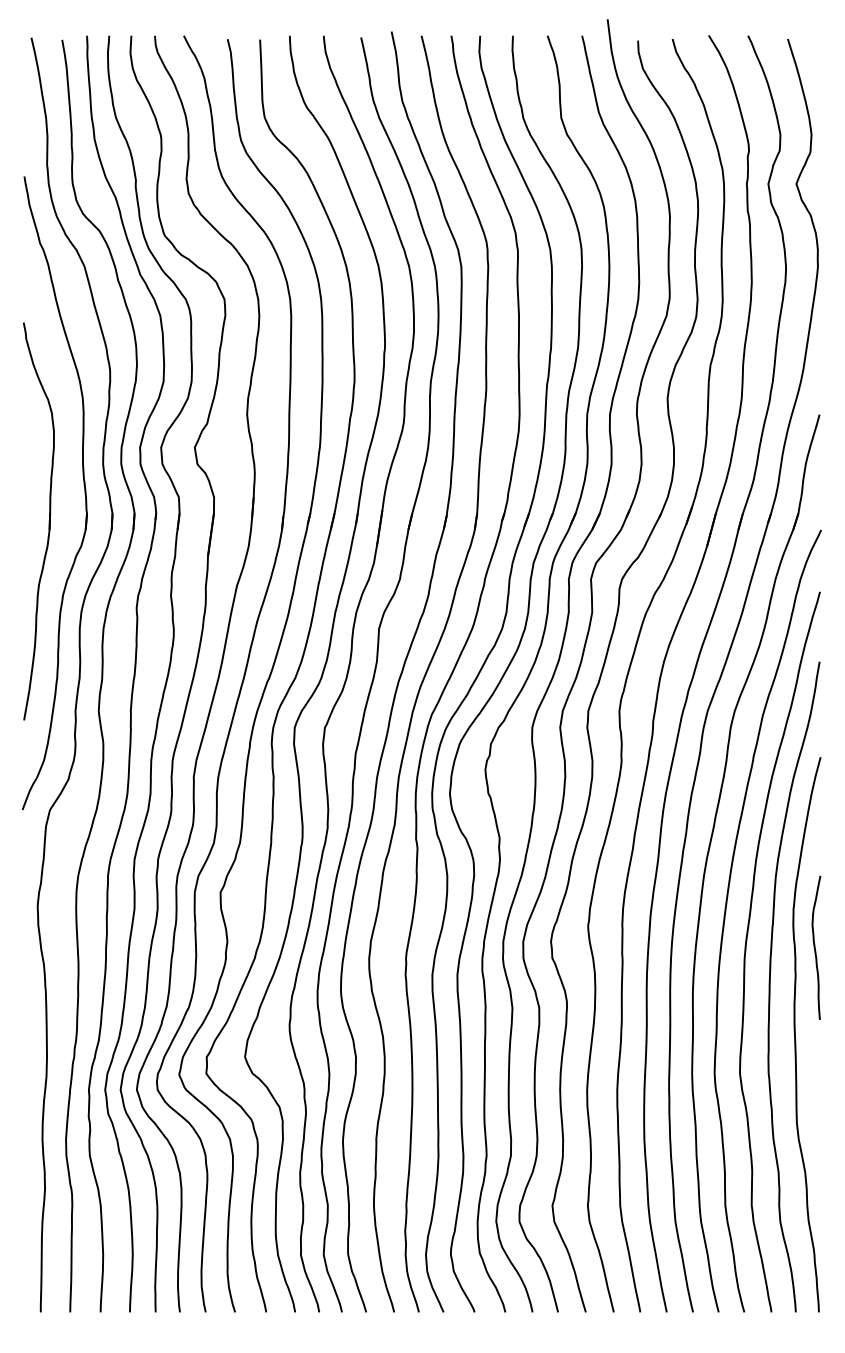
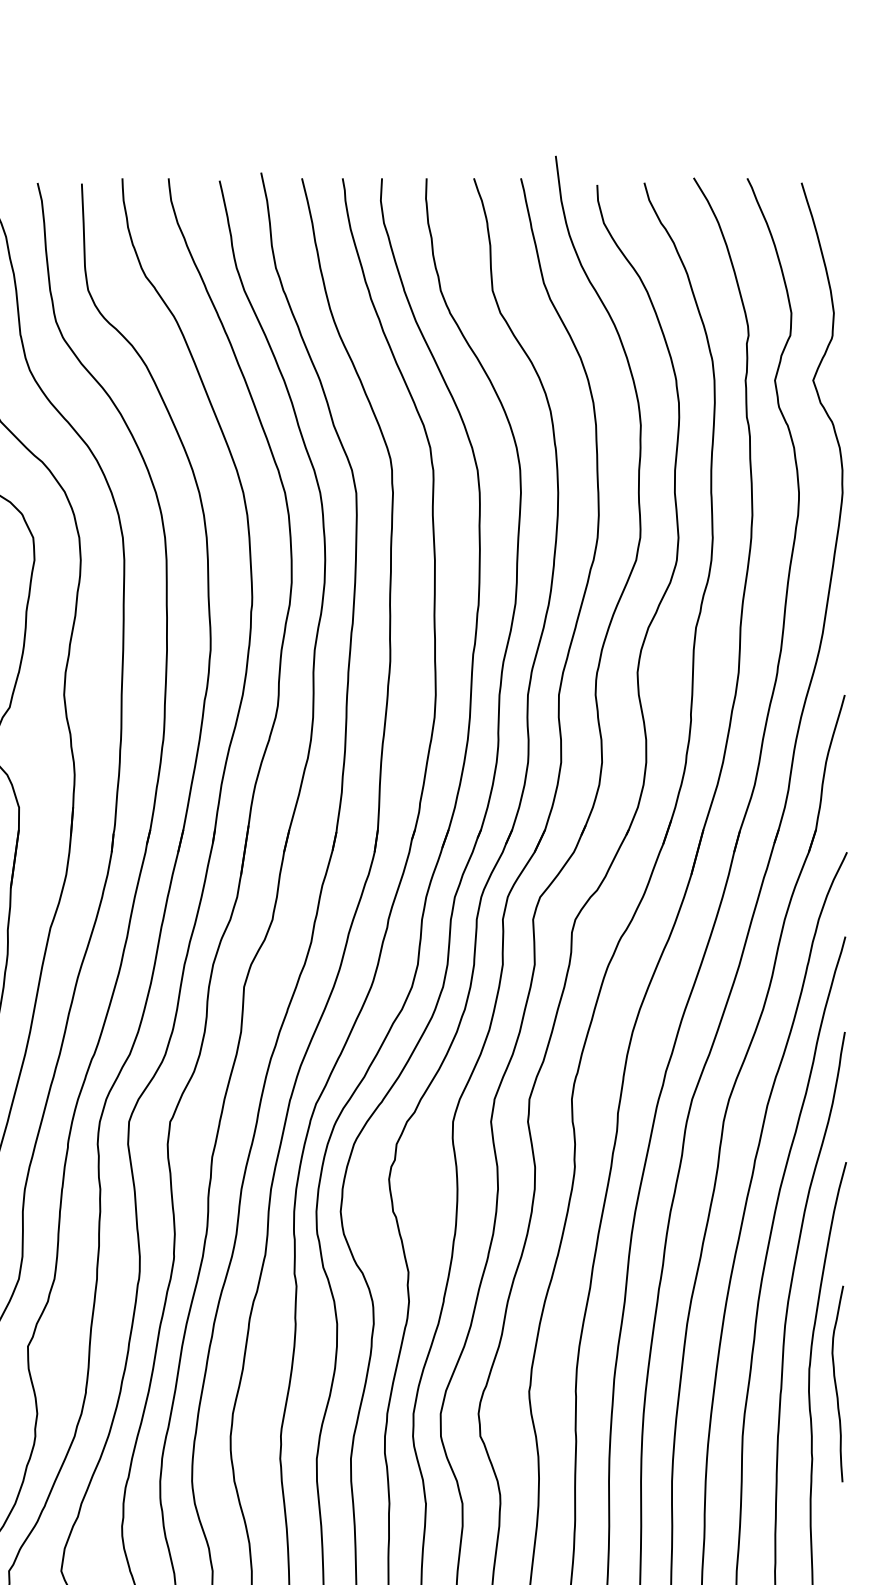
curve: (815, 947) -> (836, 1383), moved

